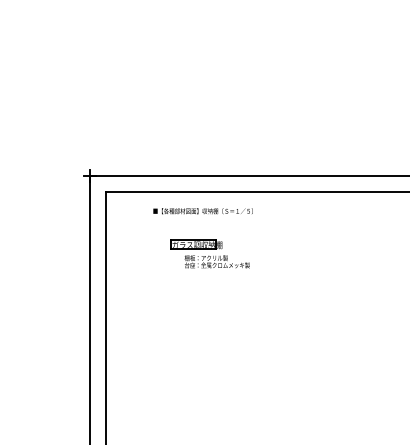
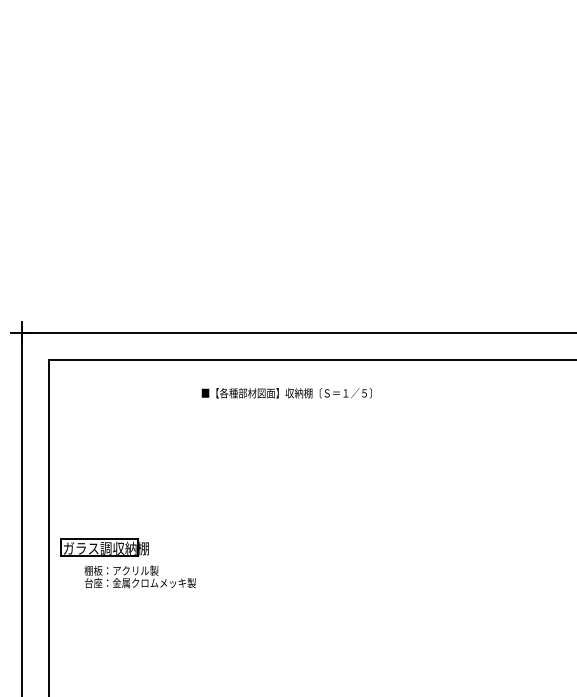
text: (202, 211) -> (285, 393), moved
part: (209, 253) -> (126, 562), moved

